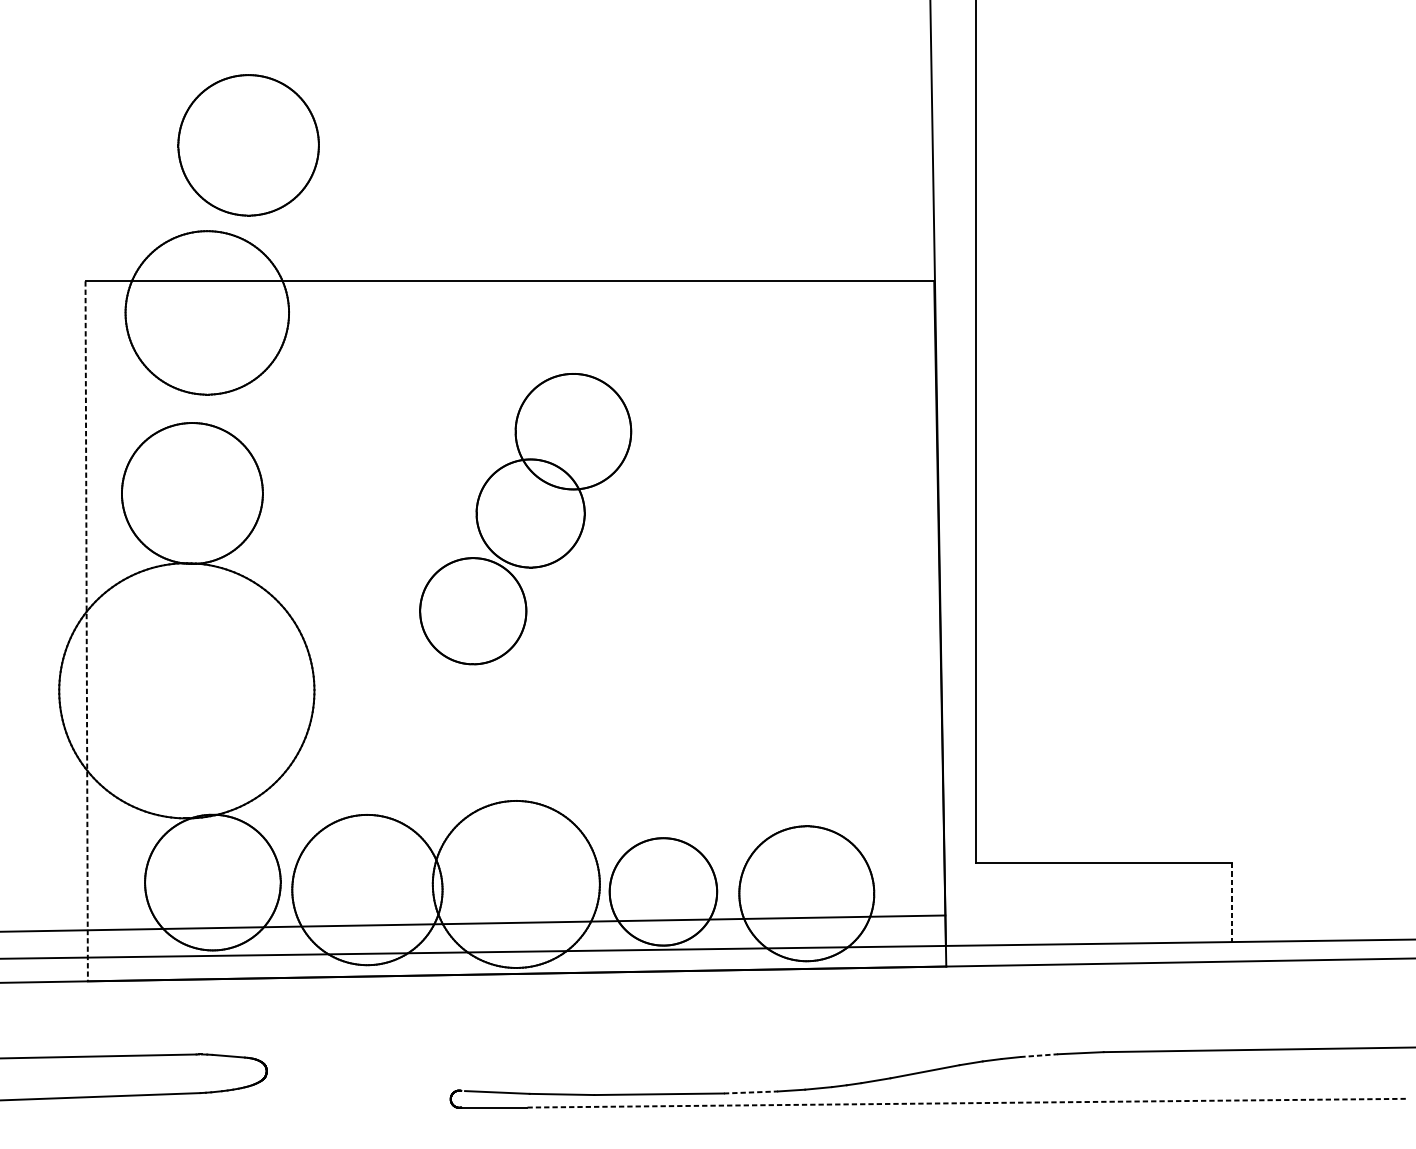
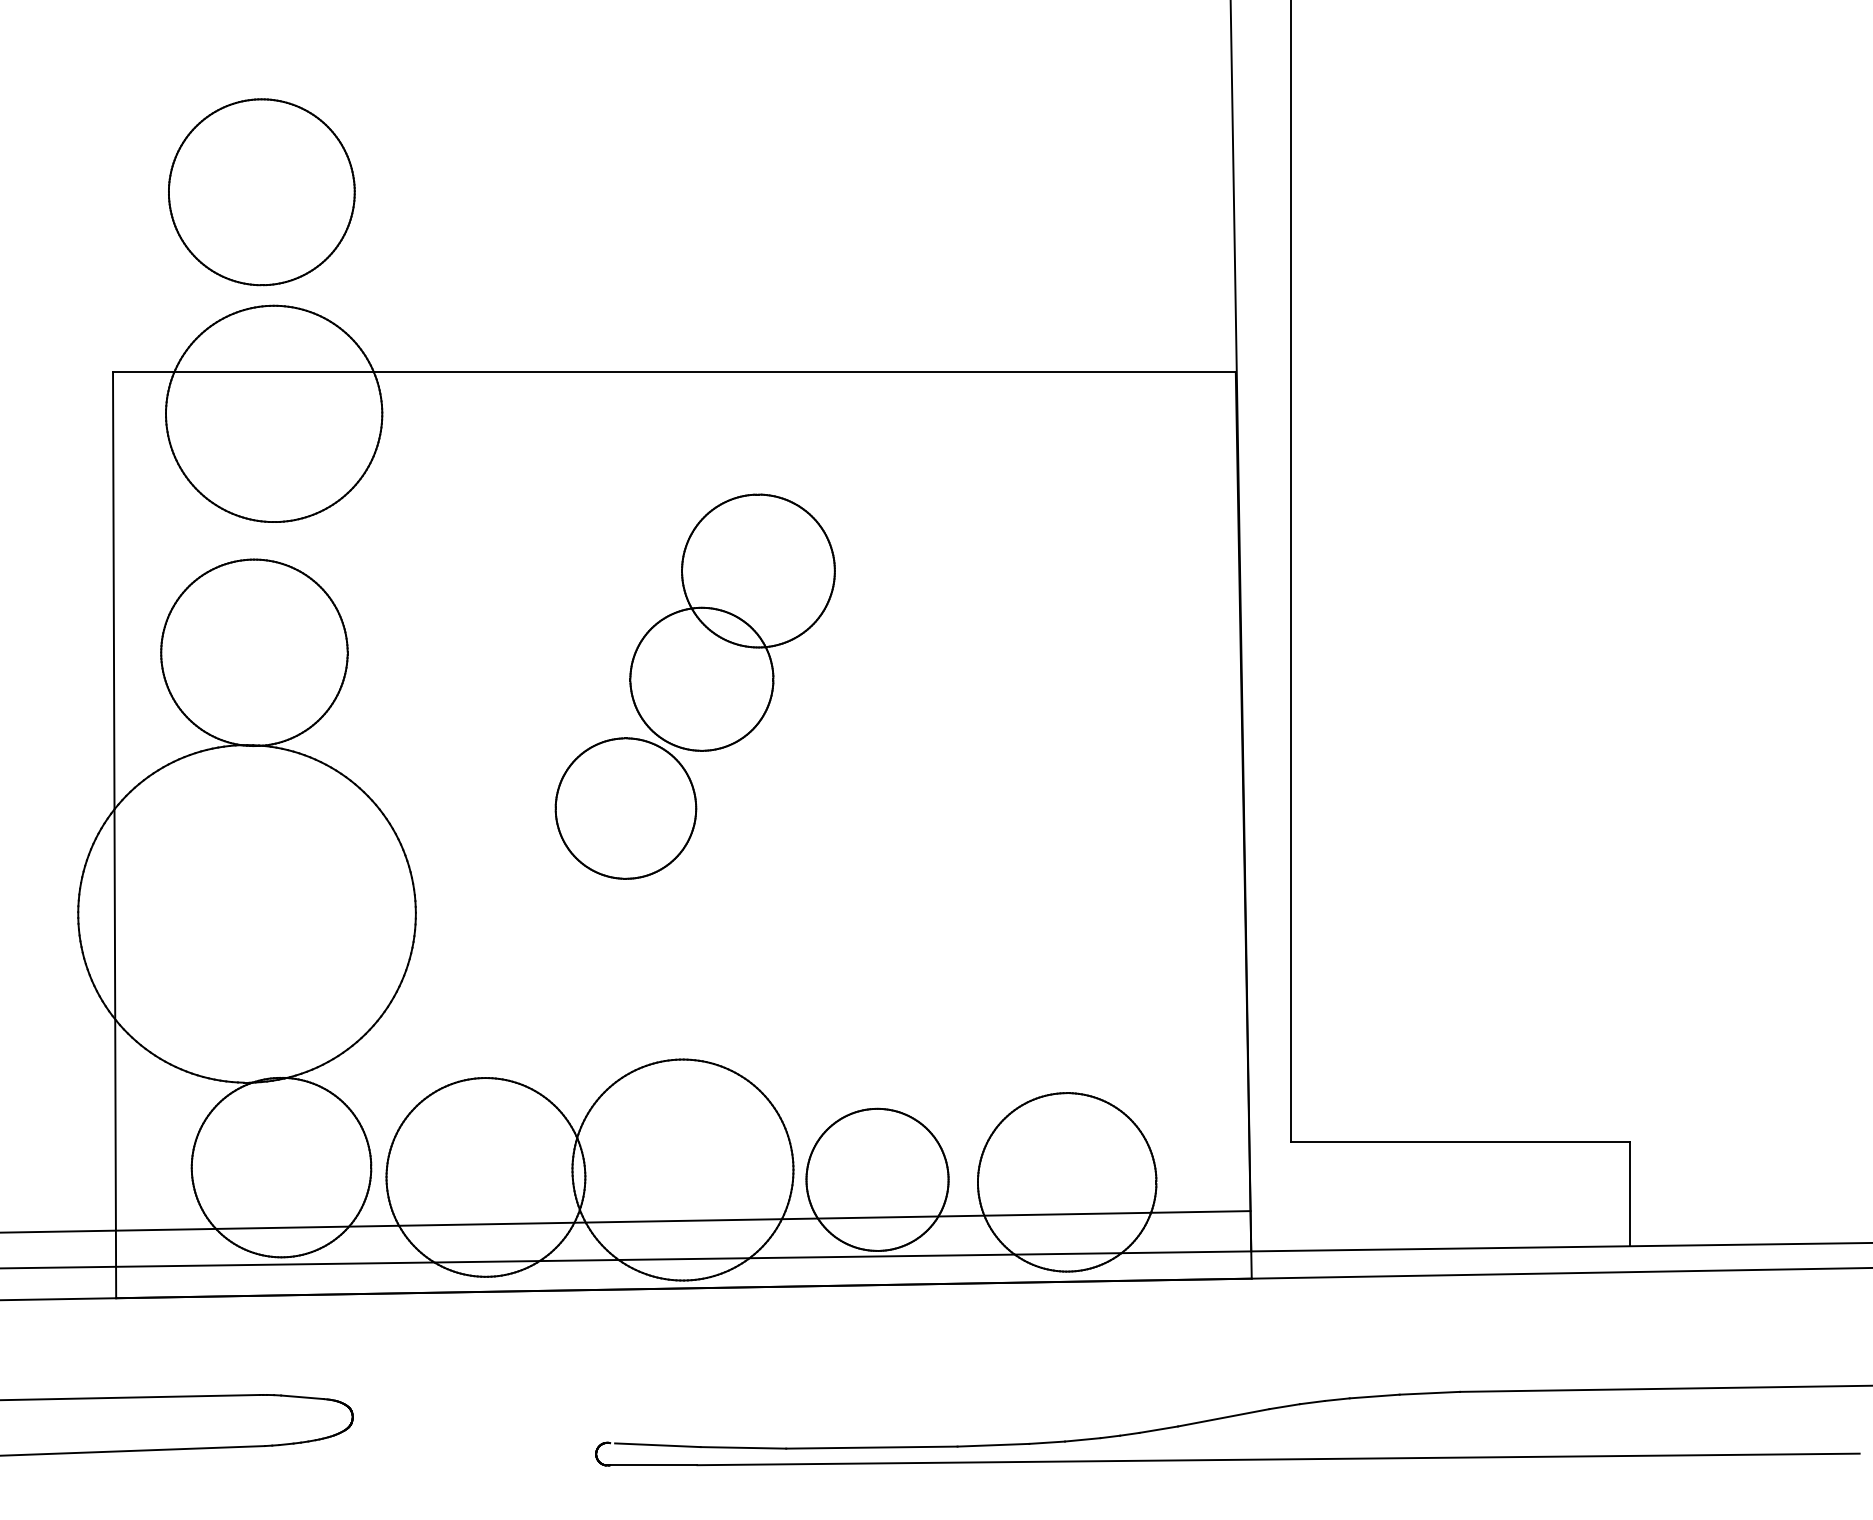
part: (248, 145) -> (261, 192), moved
line: (86, 631) -> (114, 835), dashed -> solid
line: (1232, 902) -> (1630, 1194), dashed -> solid
line: (1039, 1055) -> (1375, 1396), dashed -> solid
line: (751, 1092) -> (993, 1445), dashed -> solid
line: (966, 1103) -> (1278, 1459), dashed -> solid

